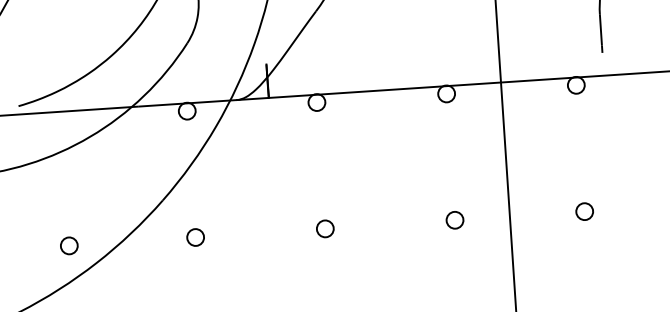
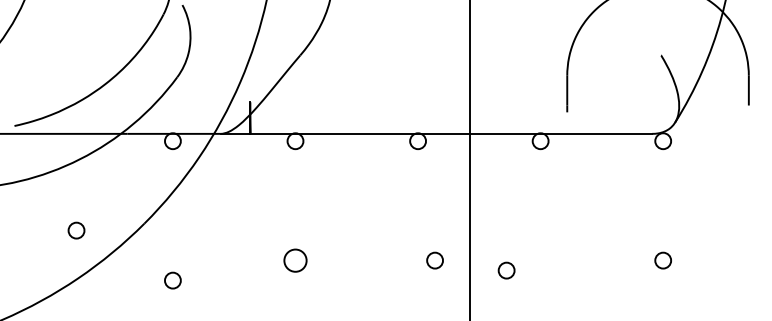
circle: (584, 211) -> (506, 270), moved
circle: (454, 220) -> (434, 260), moved
circle: (325, 228) -> (295, 260), size x1.4
circle: (195, 237) -> (172, 280), moved
circle: (69, 245) -> (76, 230), moved

